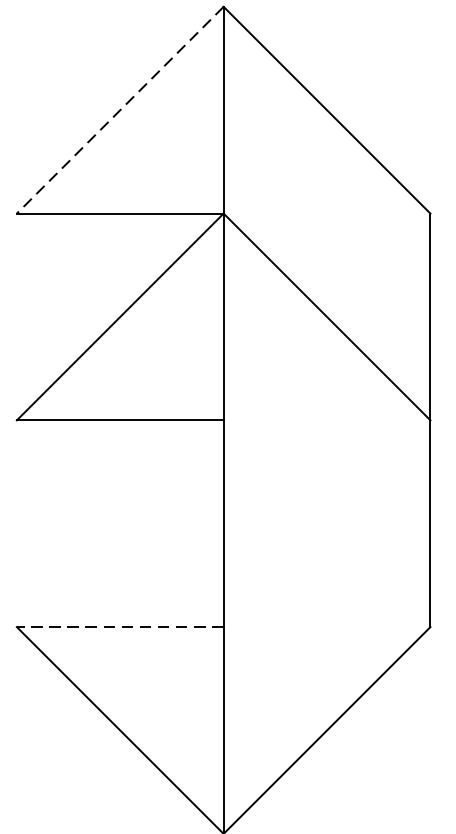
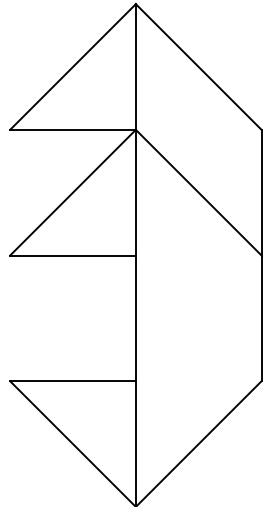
line: (121, 109) -> (73, 66), dashed -> solid
line: (121, 627) -> (73, 381), dashed -> solid

